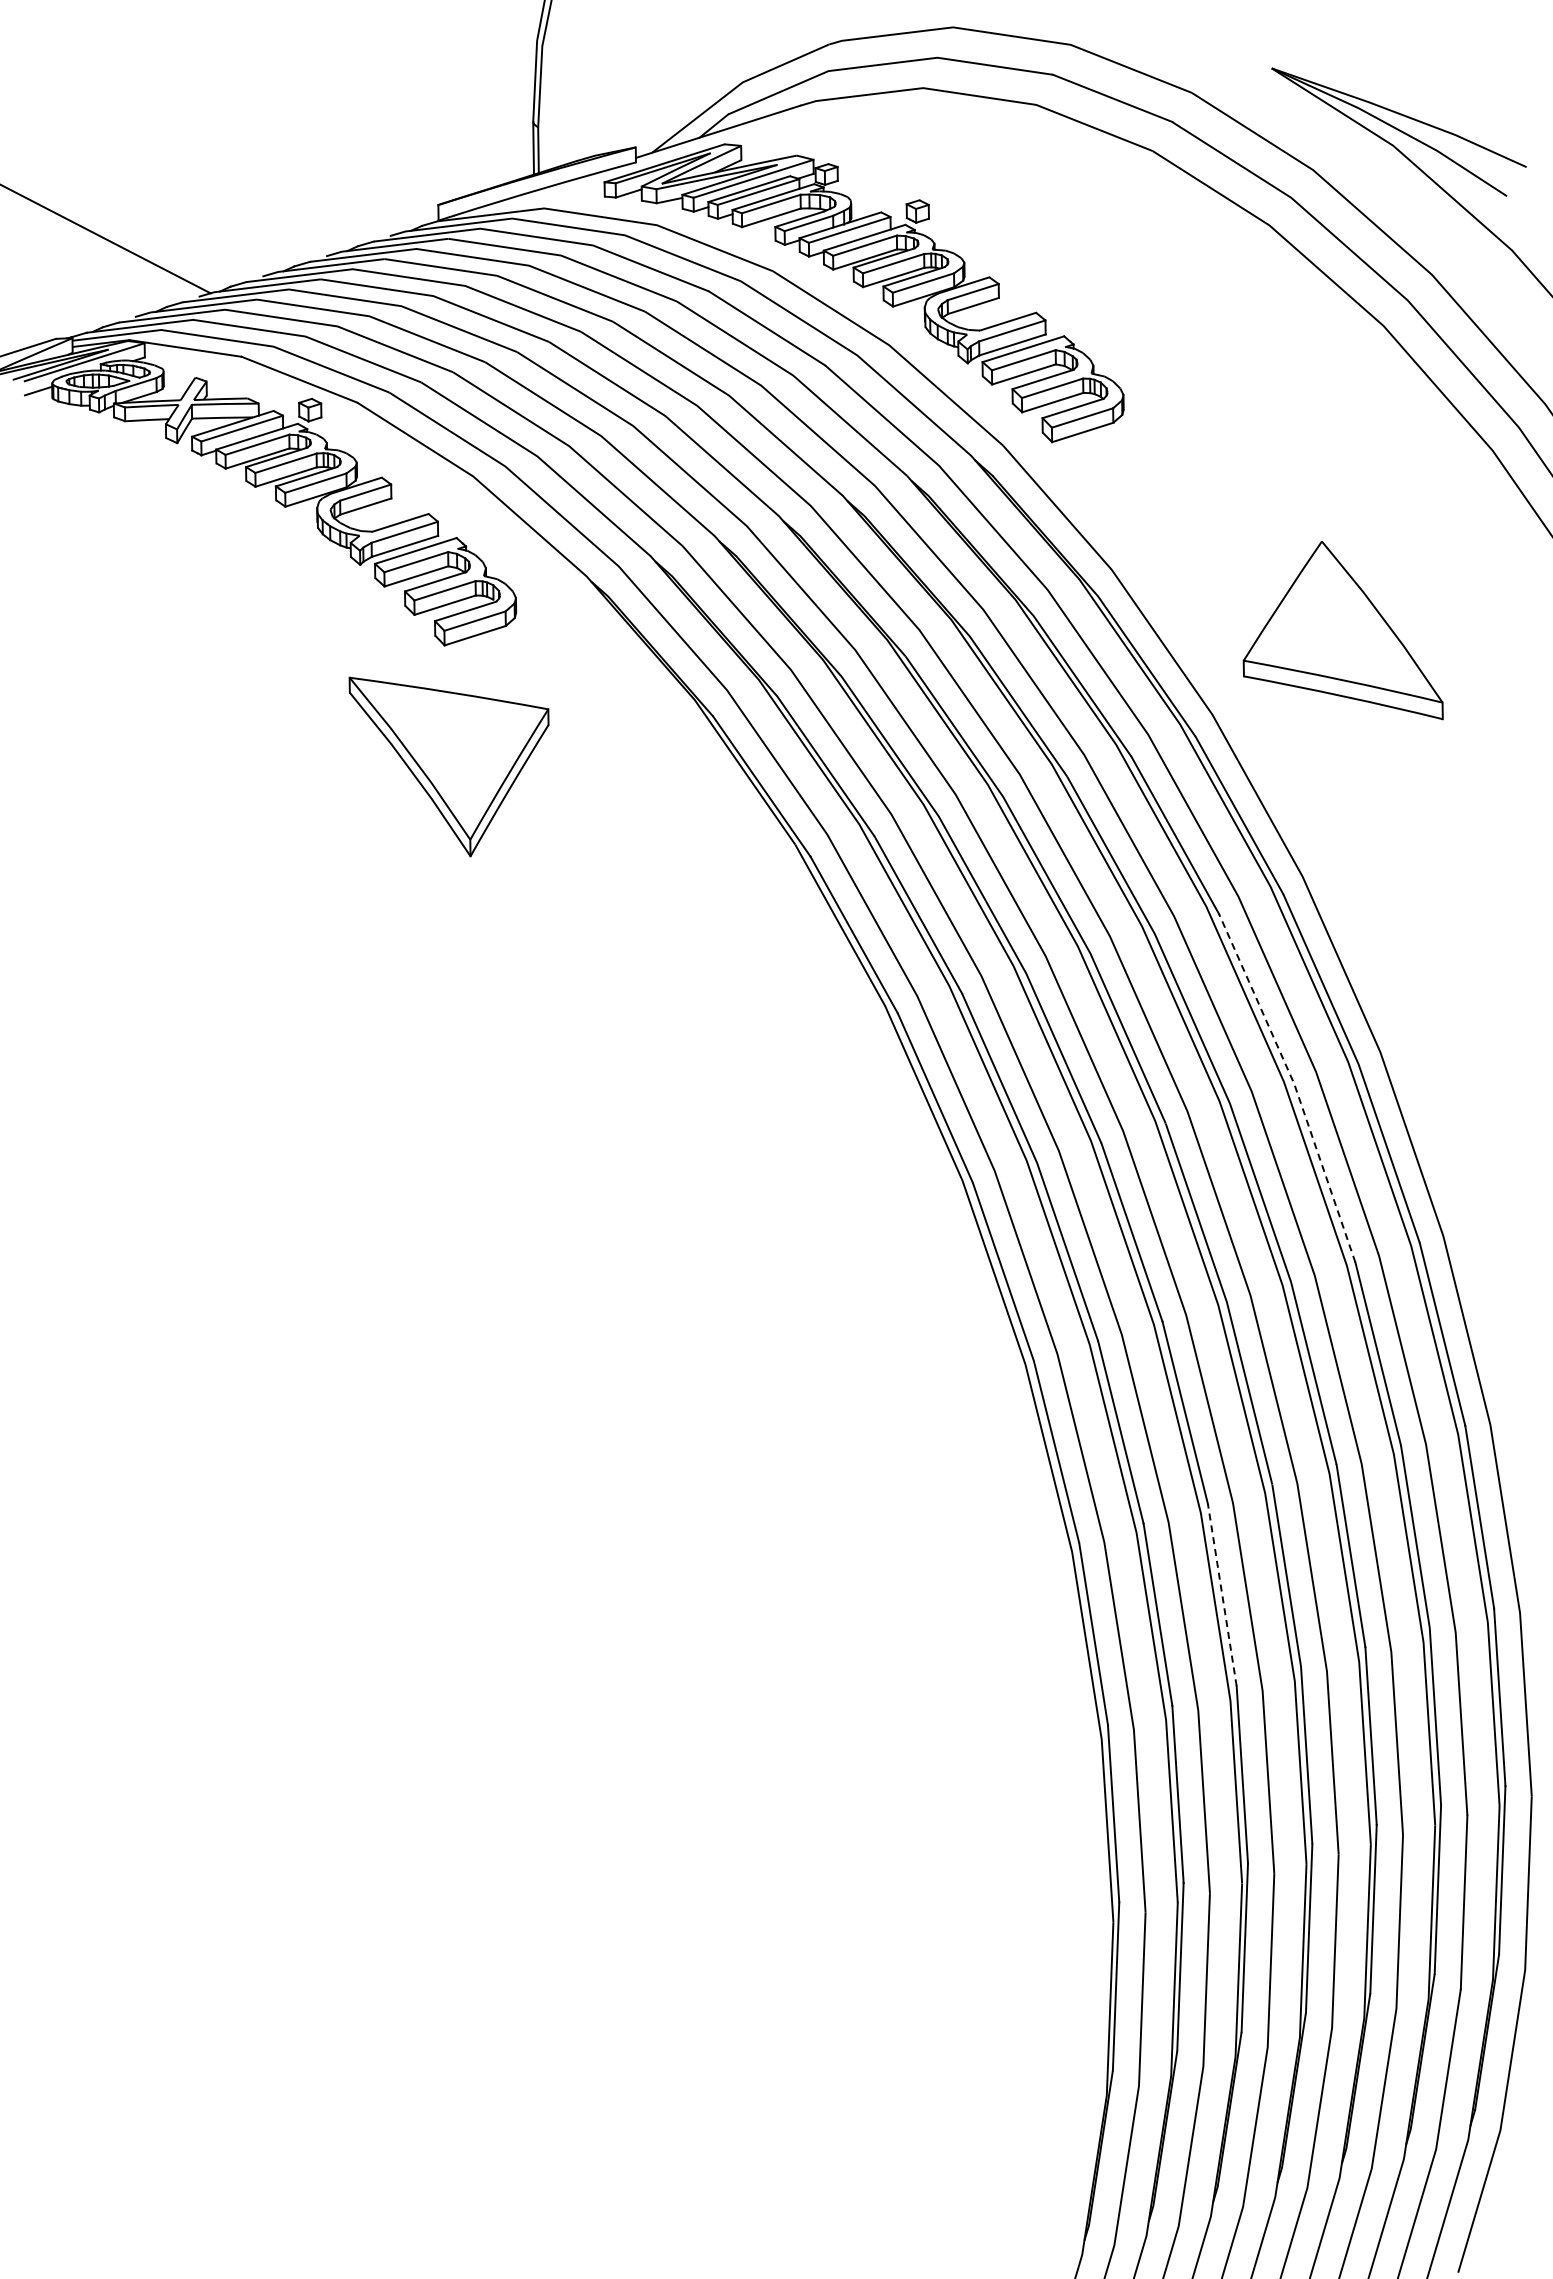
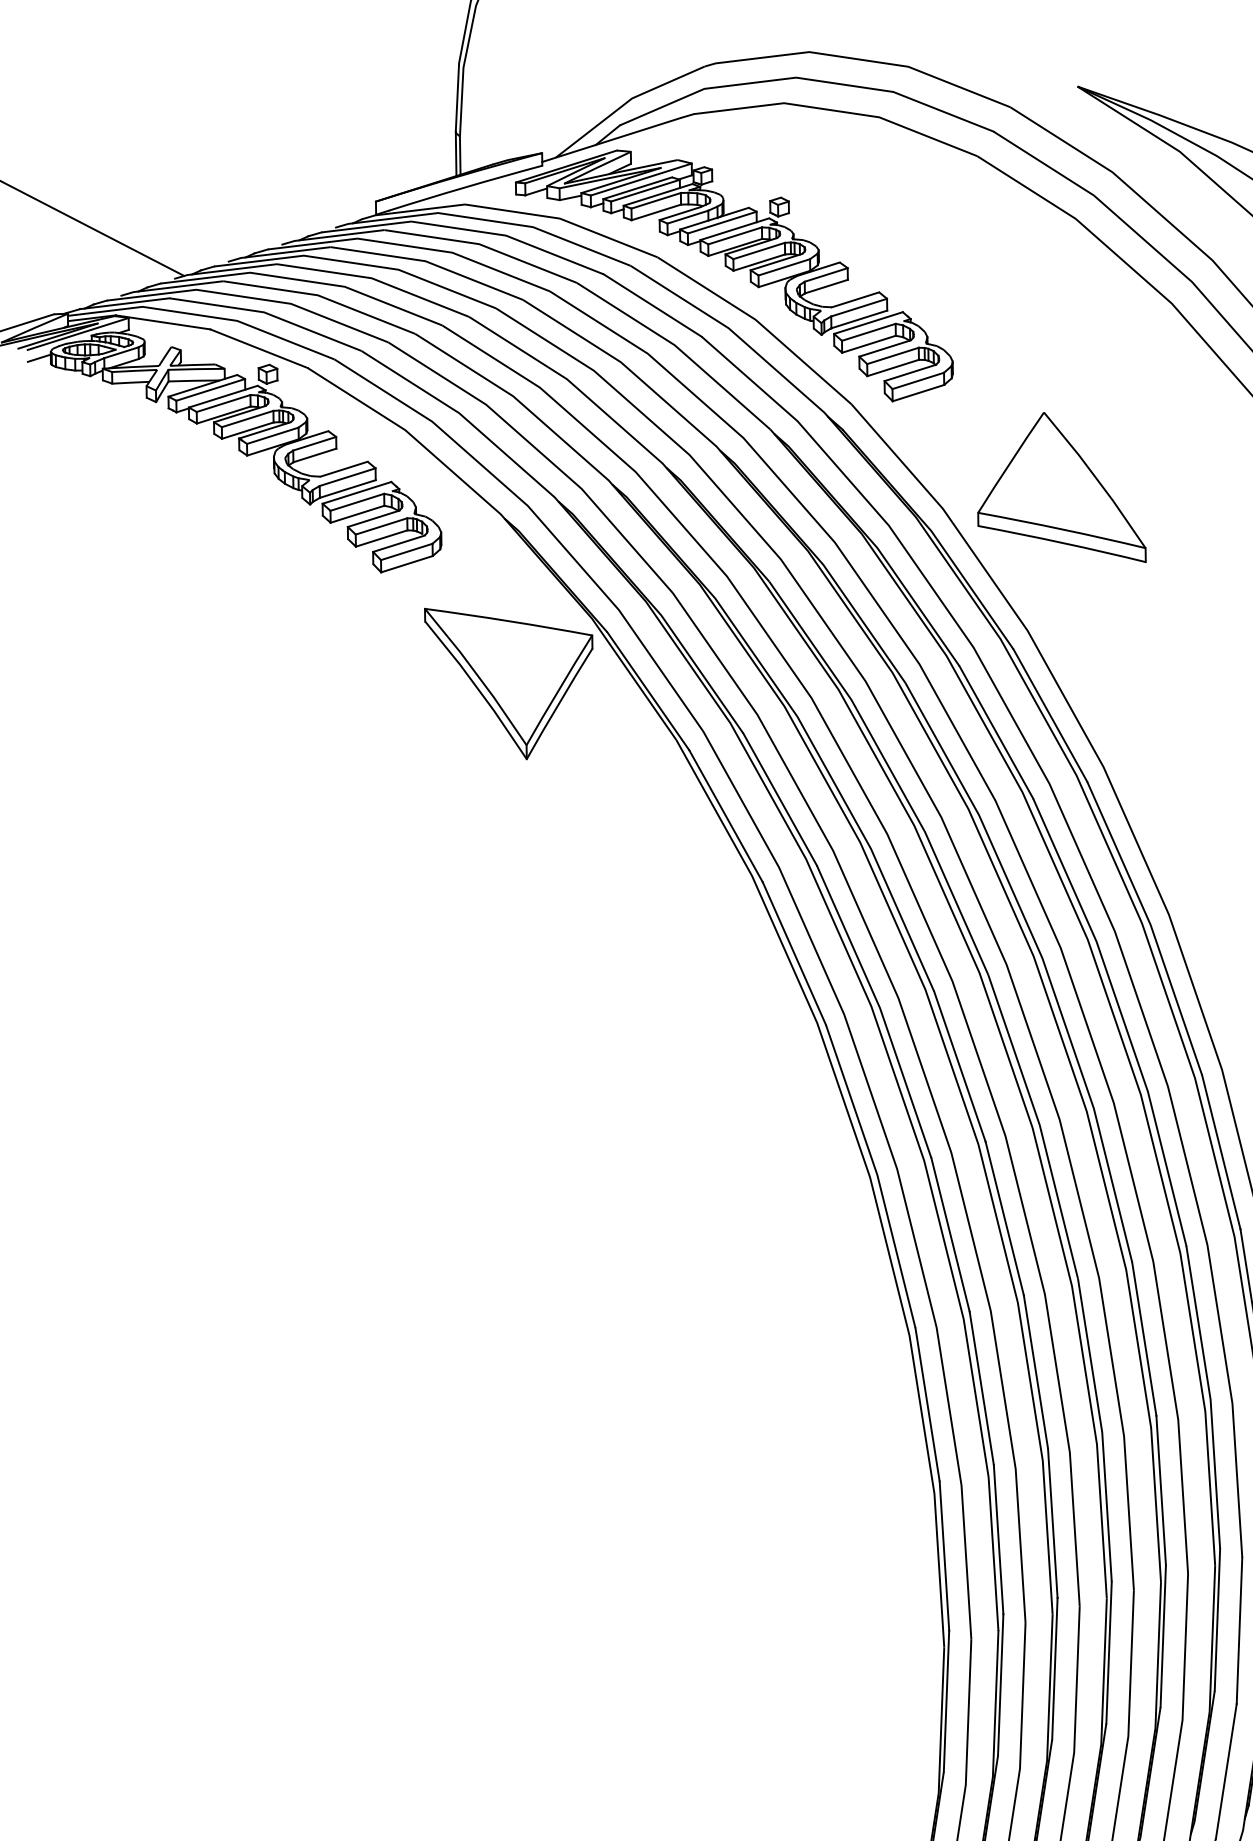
part: (1342, 630) -> (1061, 487), moved
part: (448, 766) -> (508, 683), moved
line: (1294, 1084) -> (1096, 942), dashed -> solid
line: (1222, 1594) -> (1036, 1371), dashed -> solid

